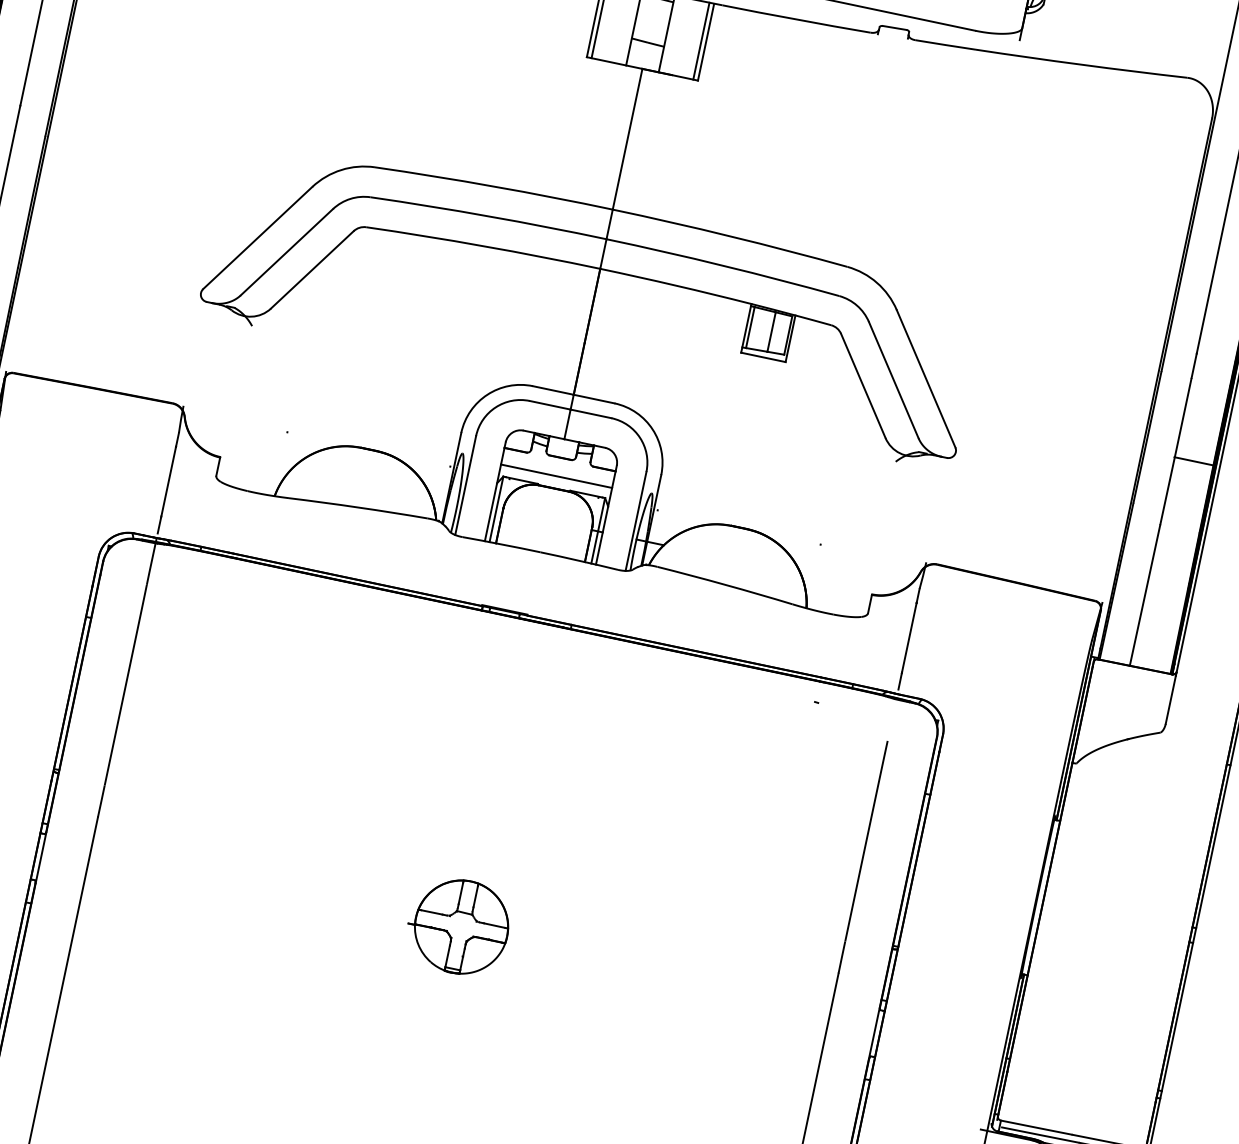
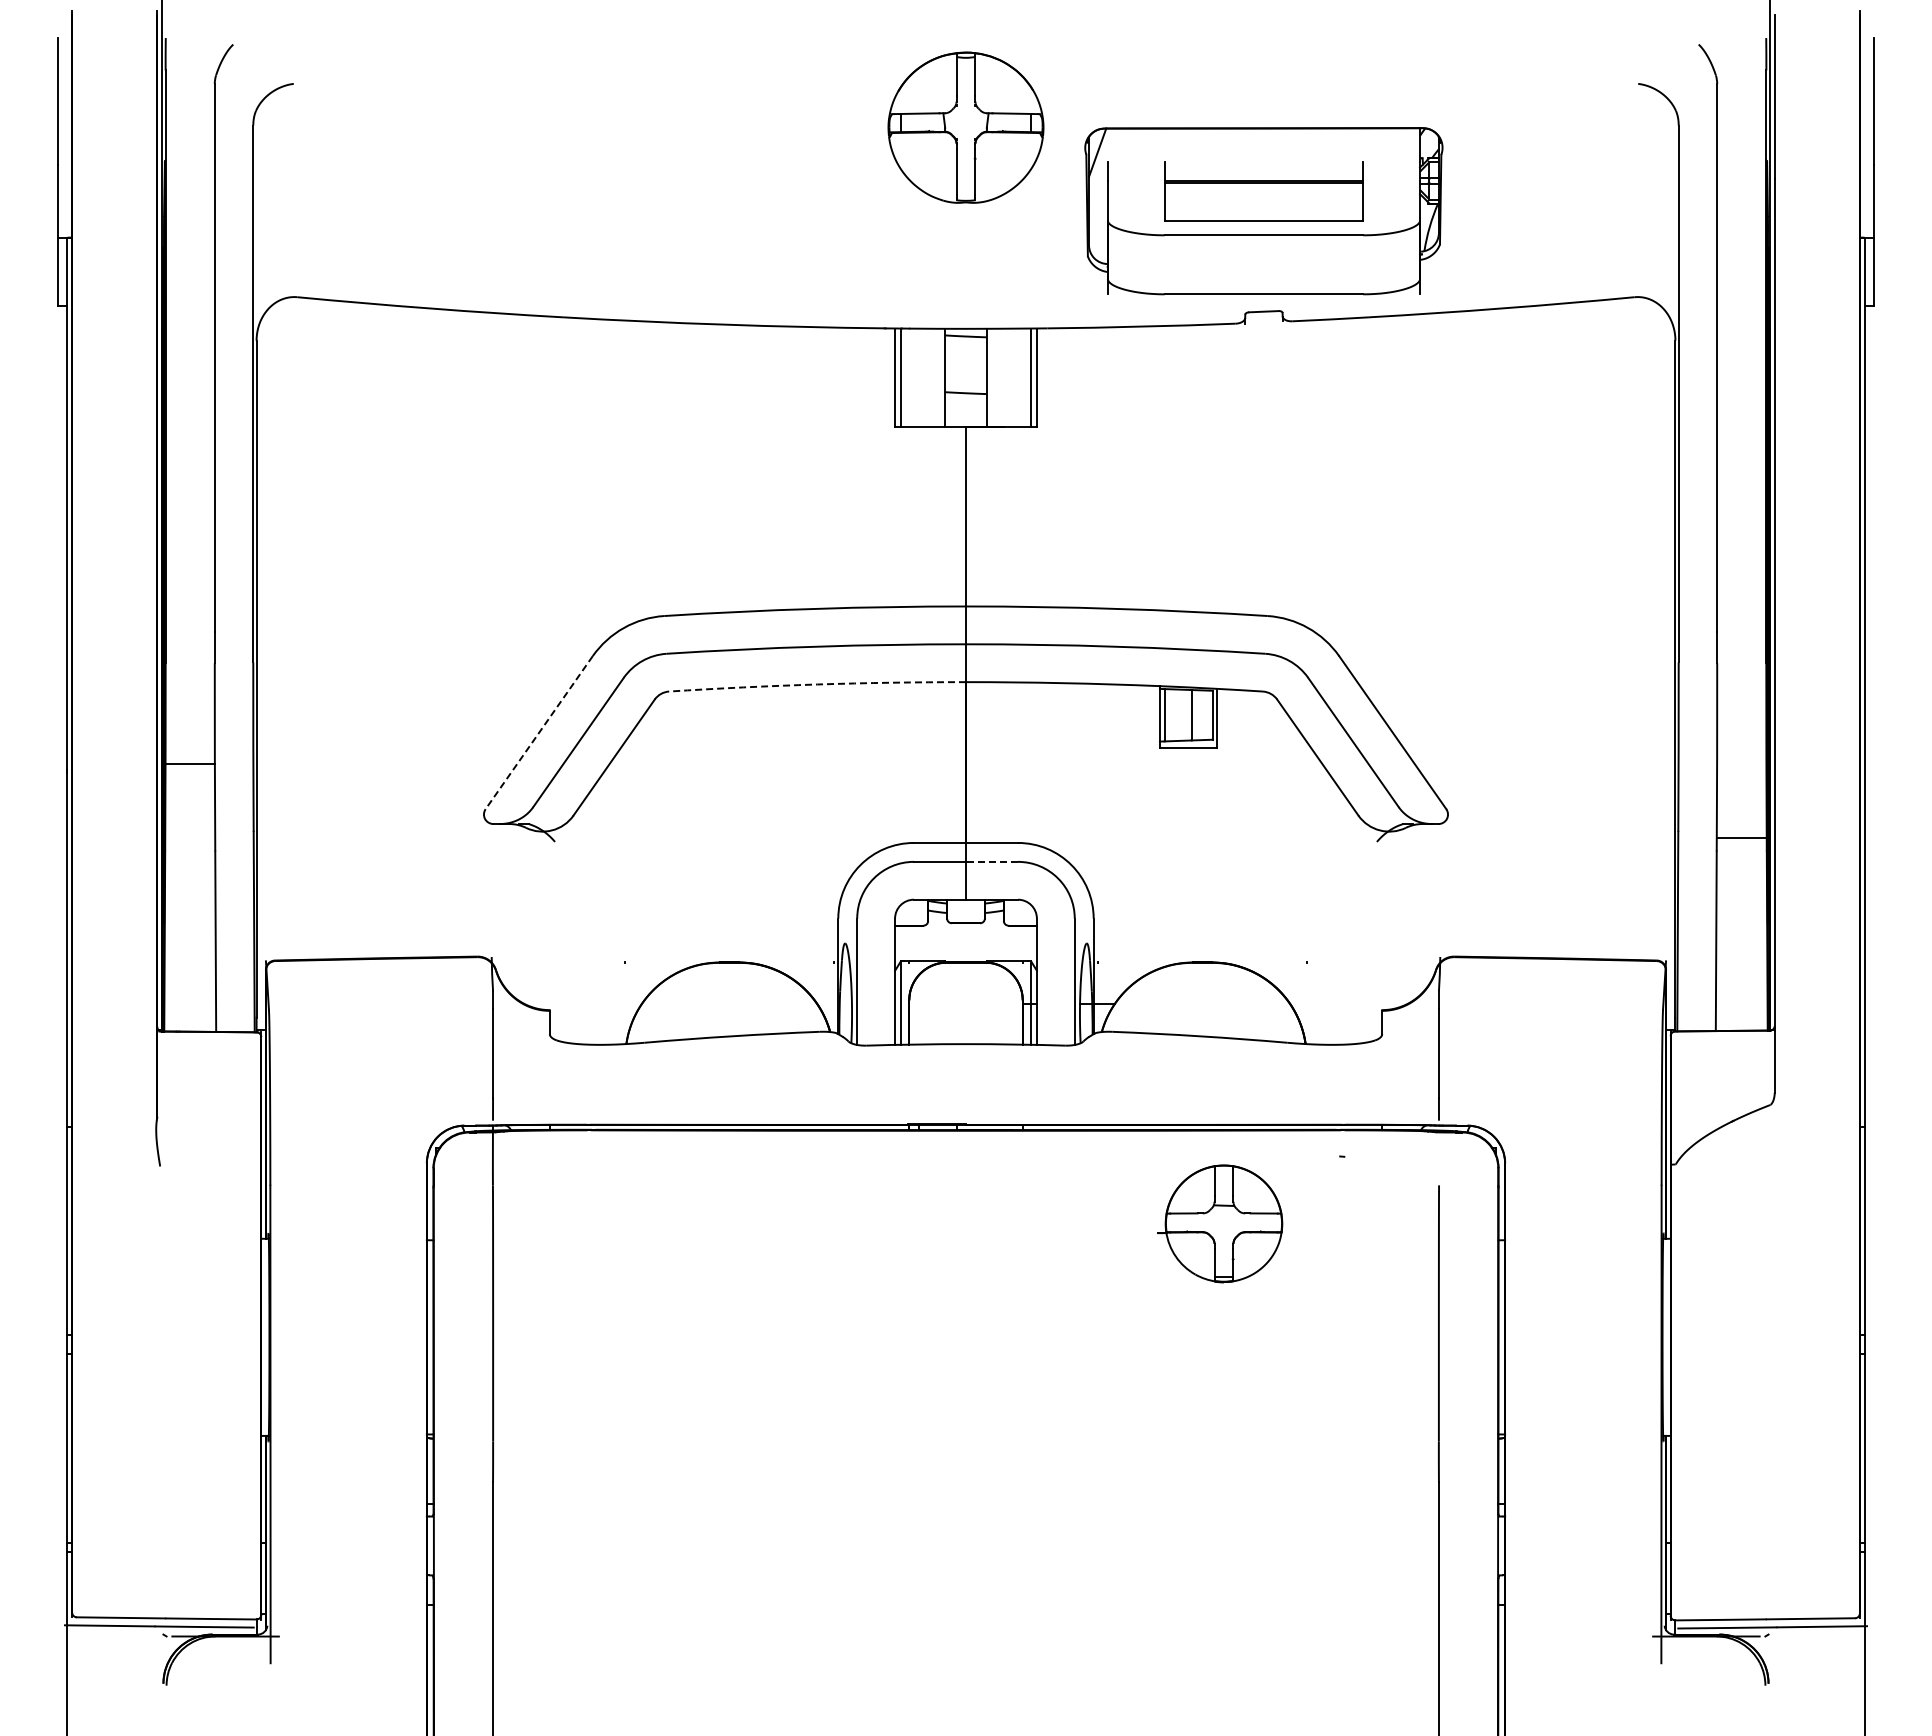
line: (257, 238) -> (538, 733), solid -> dashed
arc: (483, 246) -> (817, 684), solid -> dashed
line: (590, 413) -> (991, 861), solid -> dashed
line: (1193, 461) -> (1741, 838), moved
line: (556, 476) -> (965, 947), removed
part: (458, 926) -> (1220, 1223), moved

